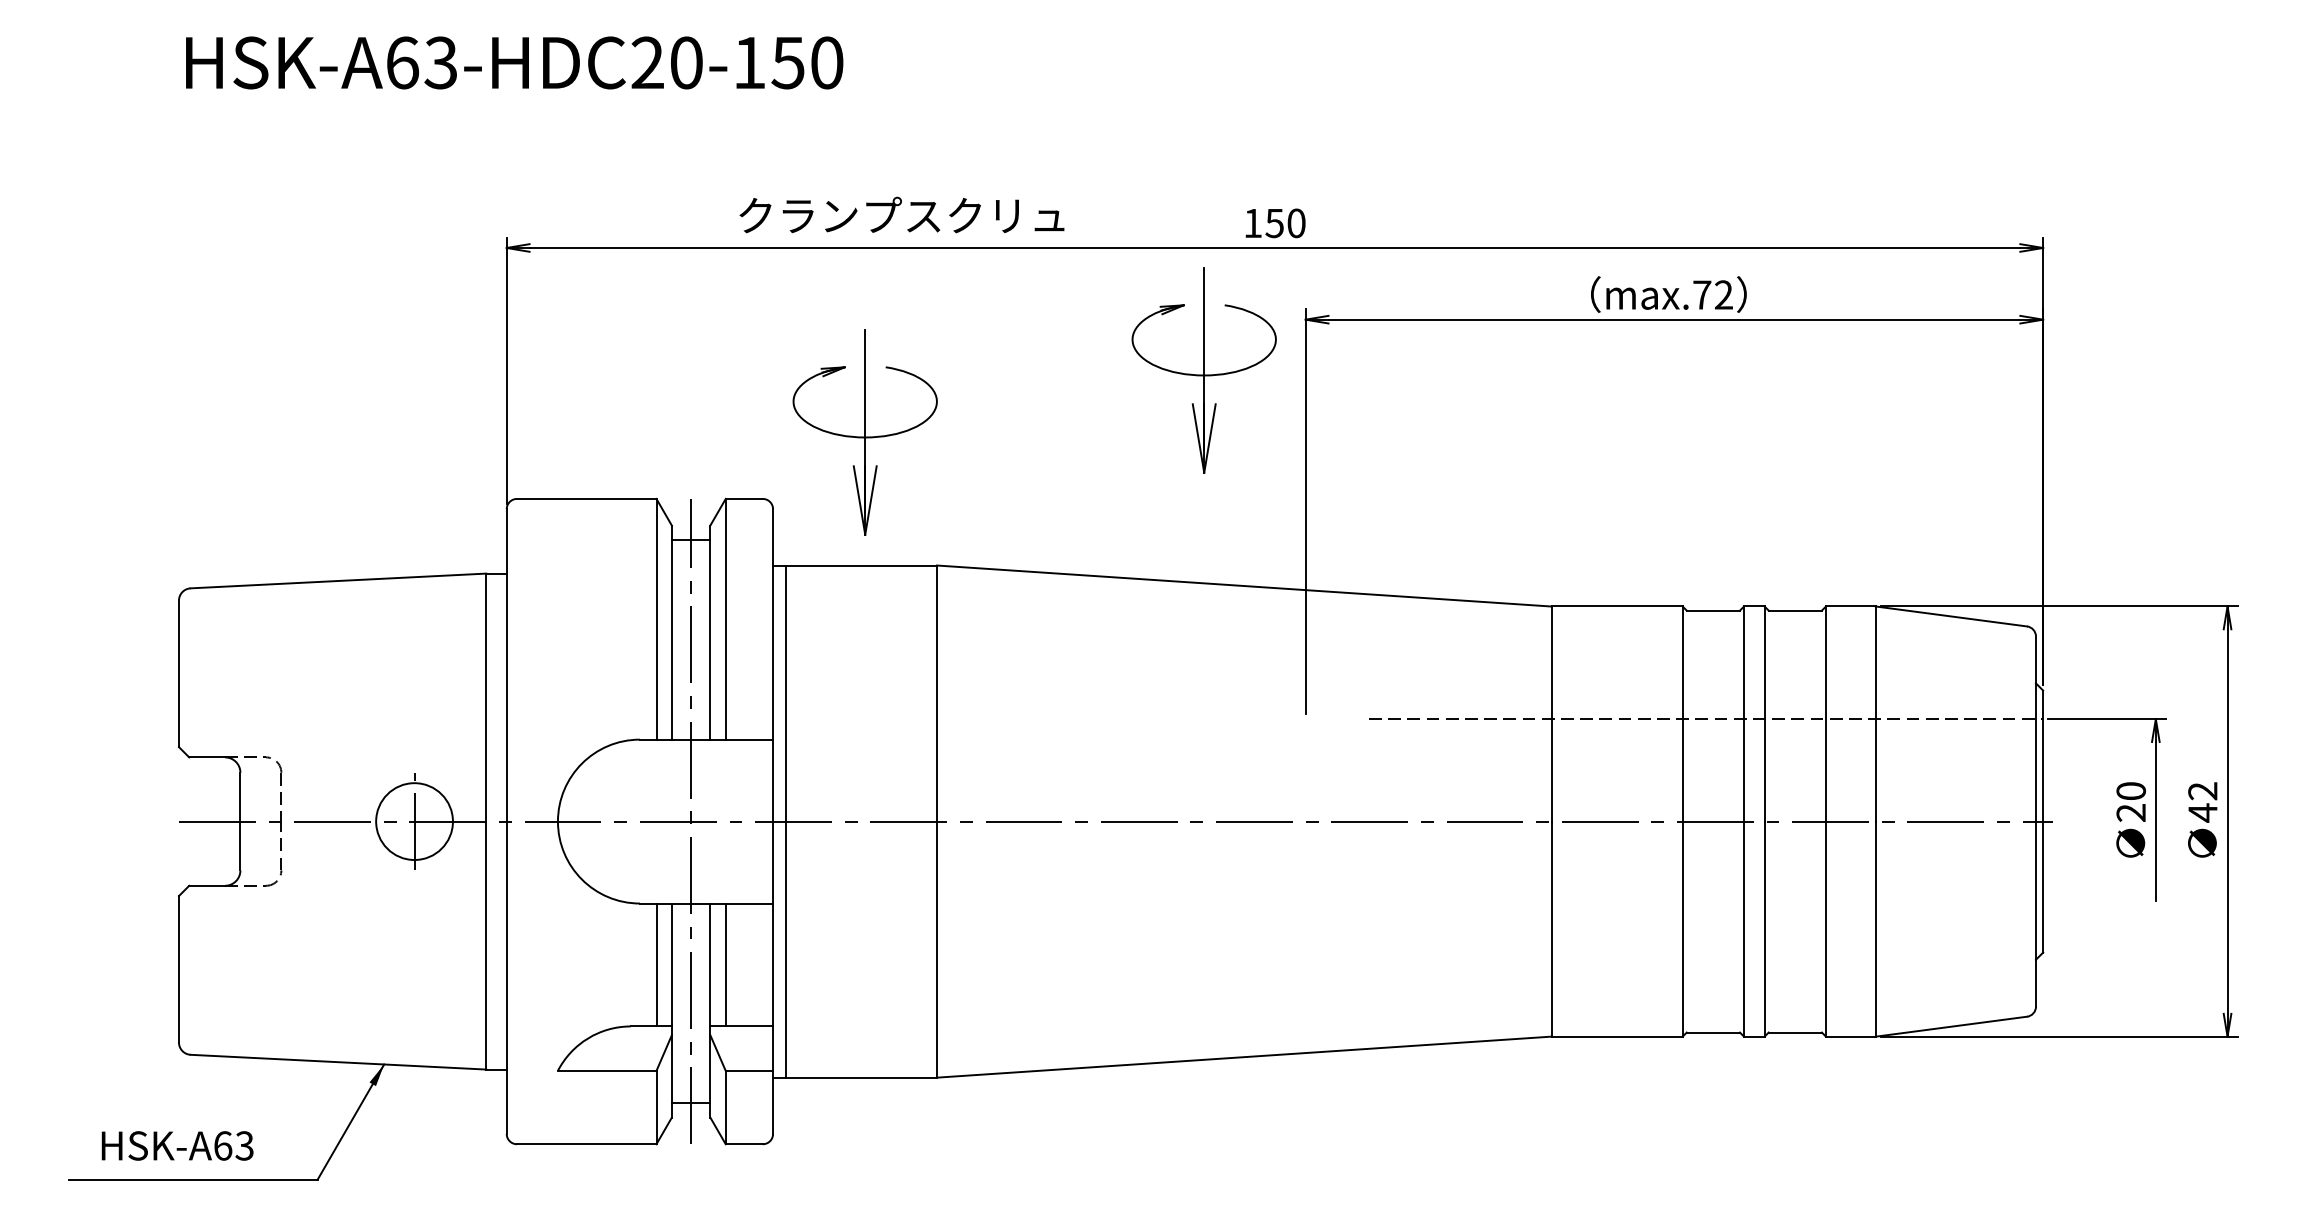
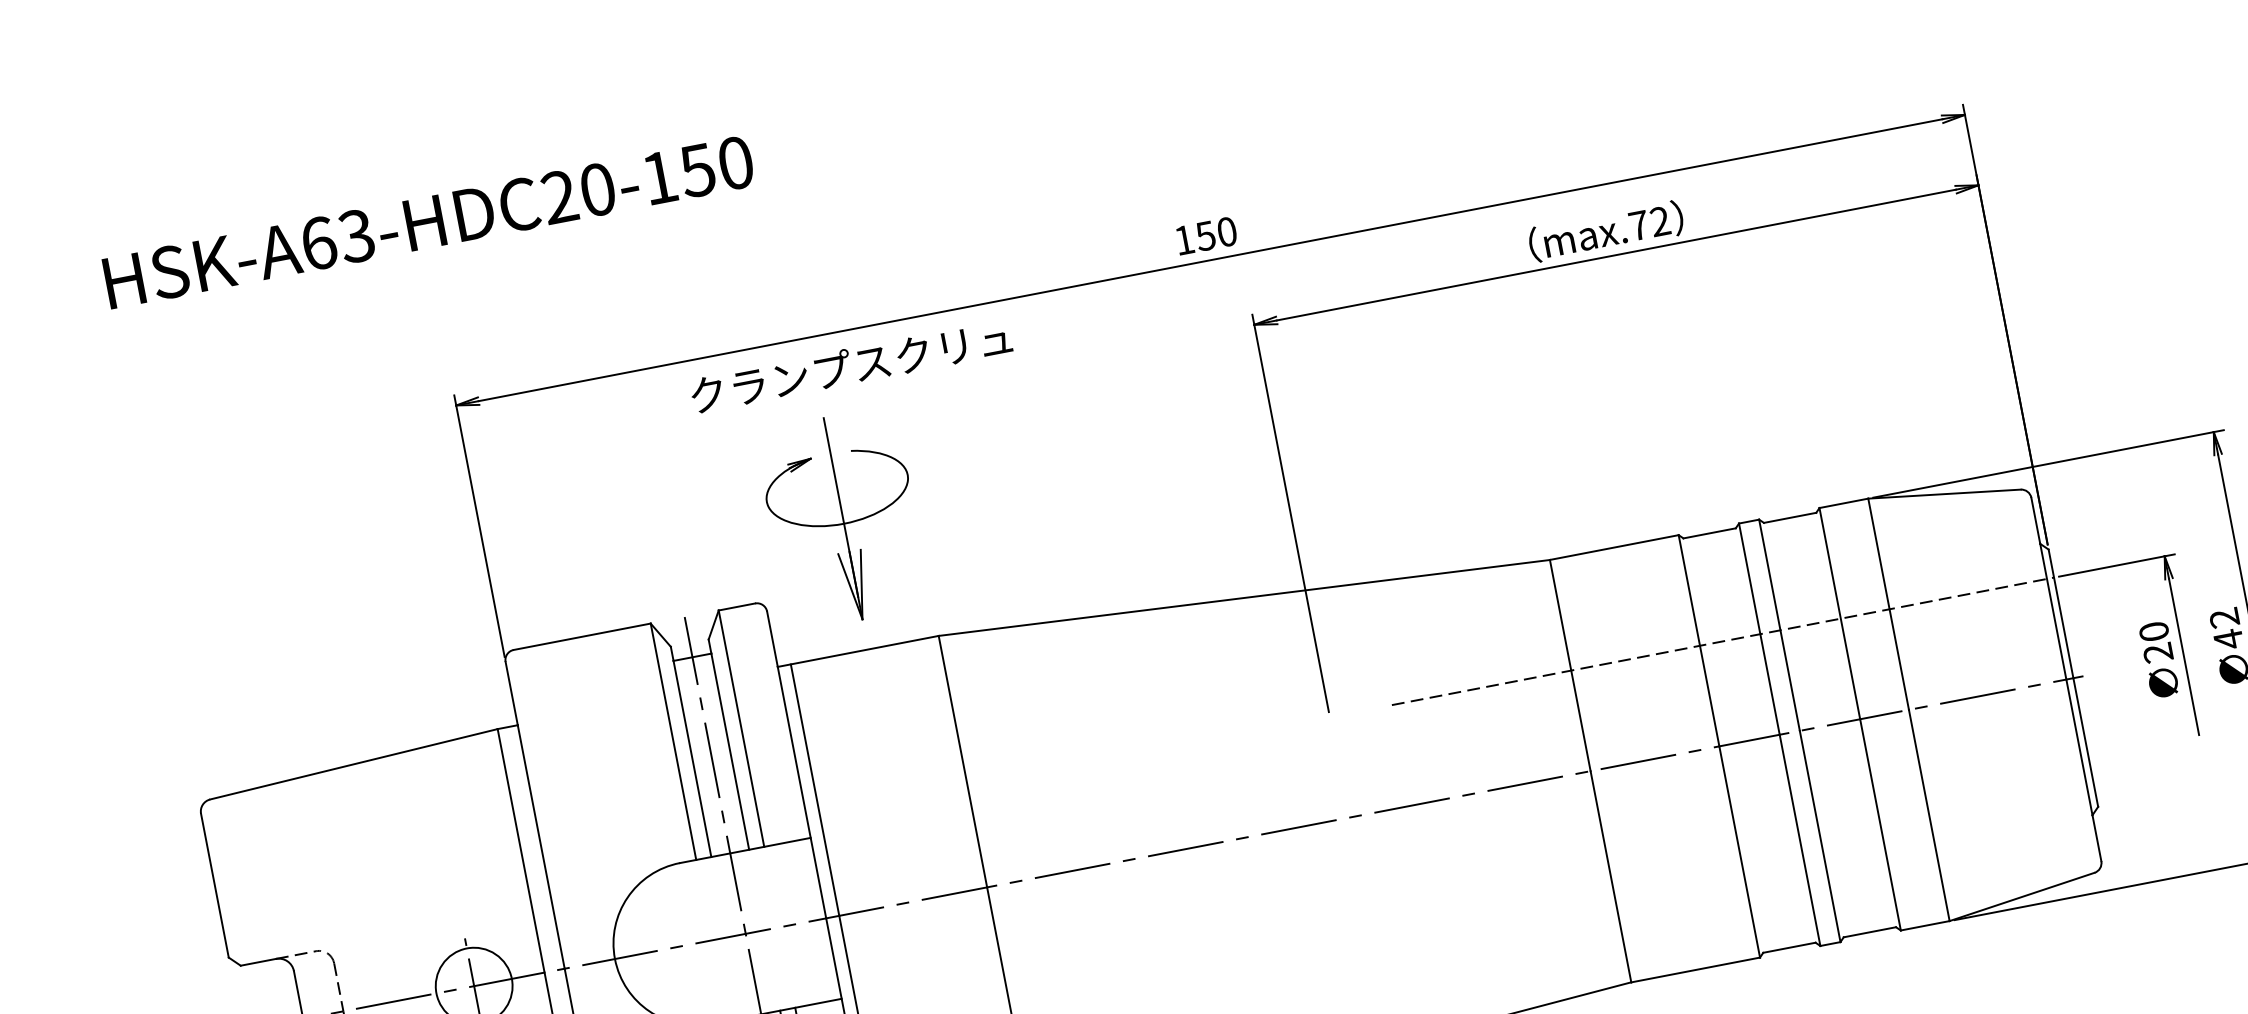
text: (901, 214) -> (850, 365), moved
part: (1203, 370) -> (1163, 394), removed

